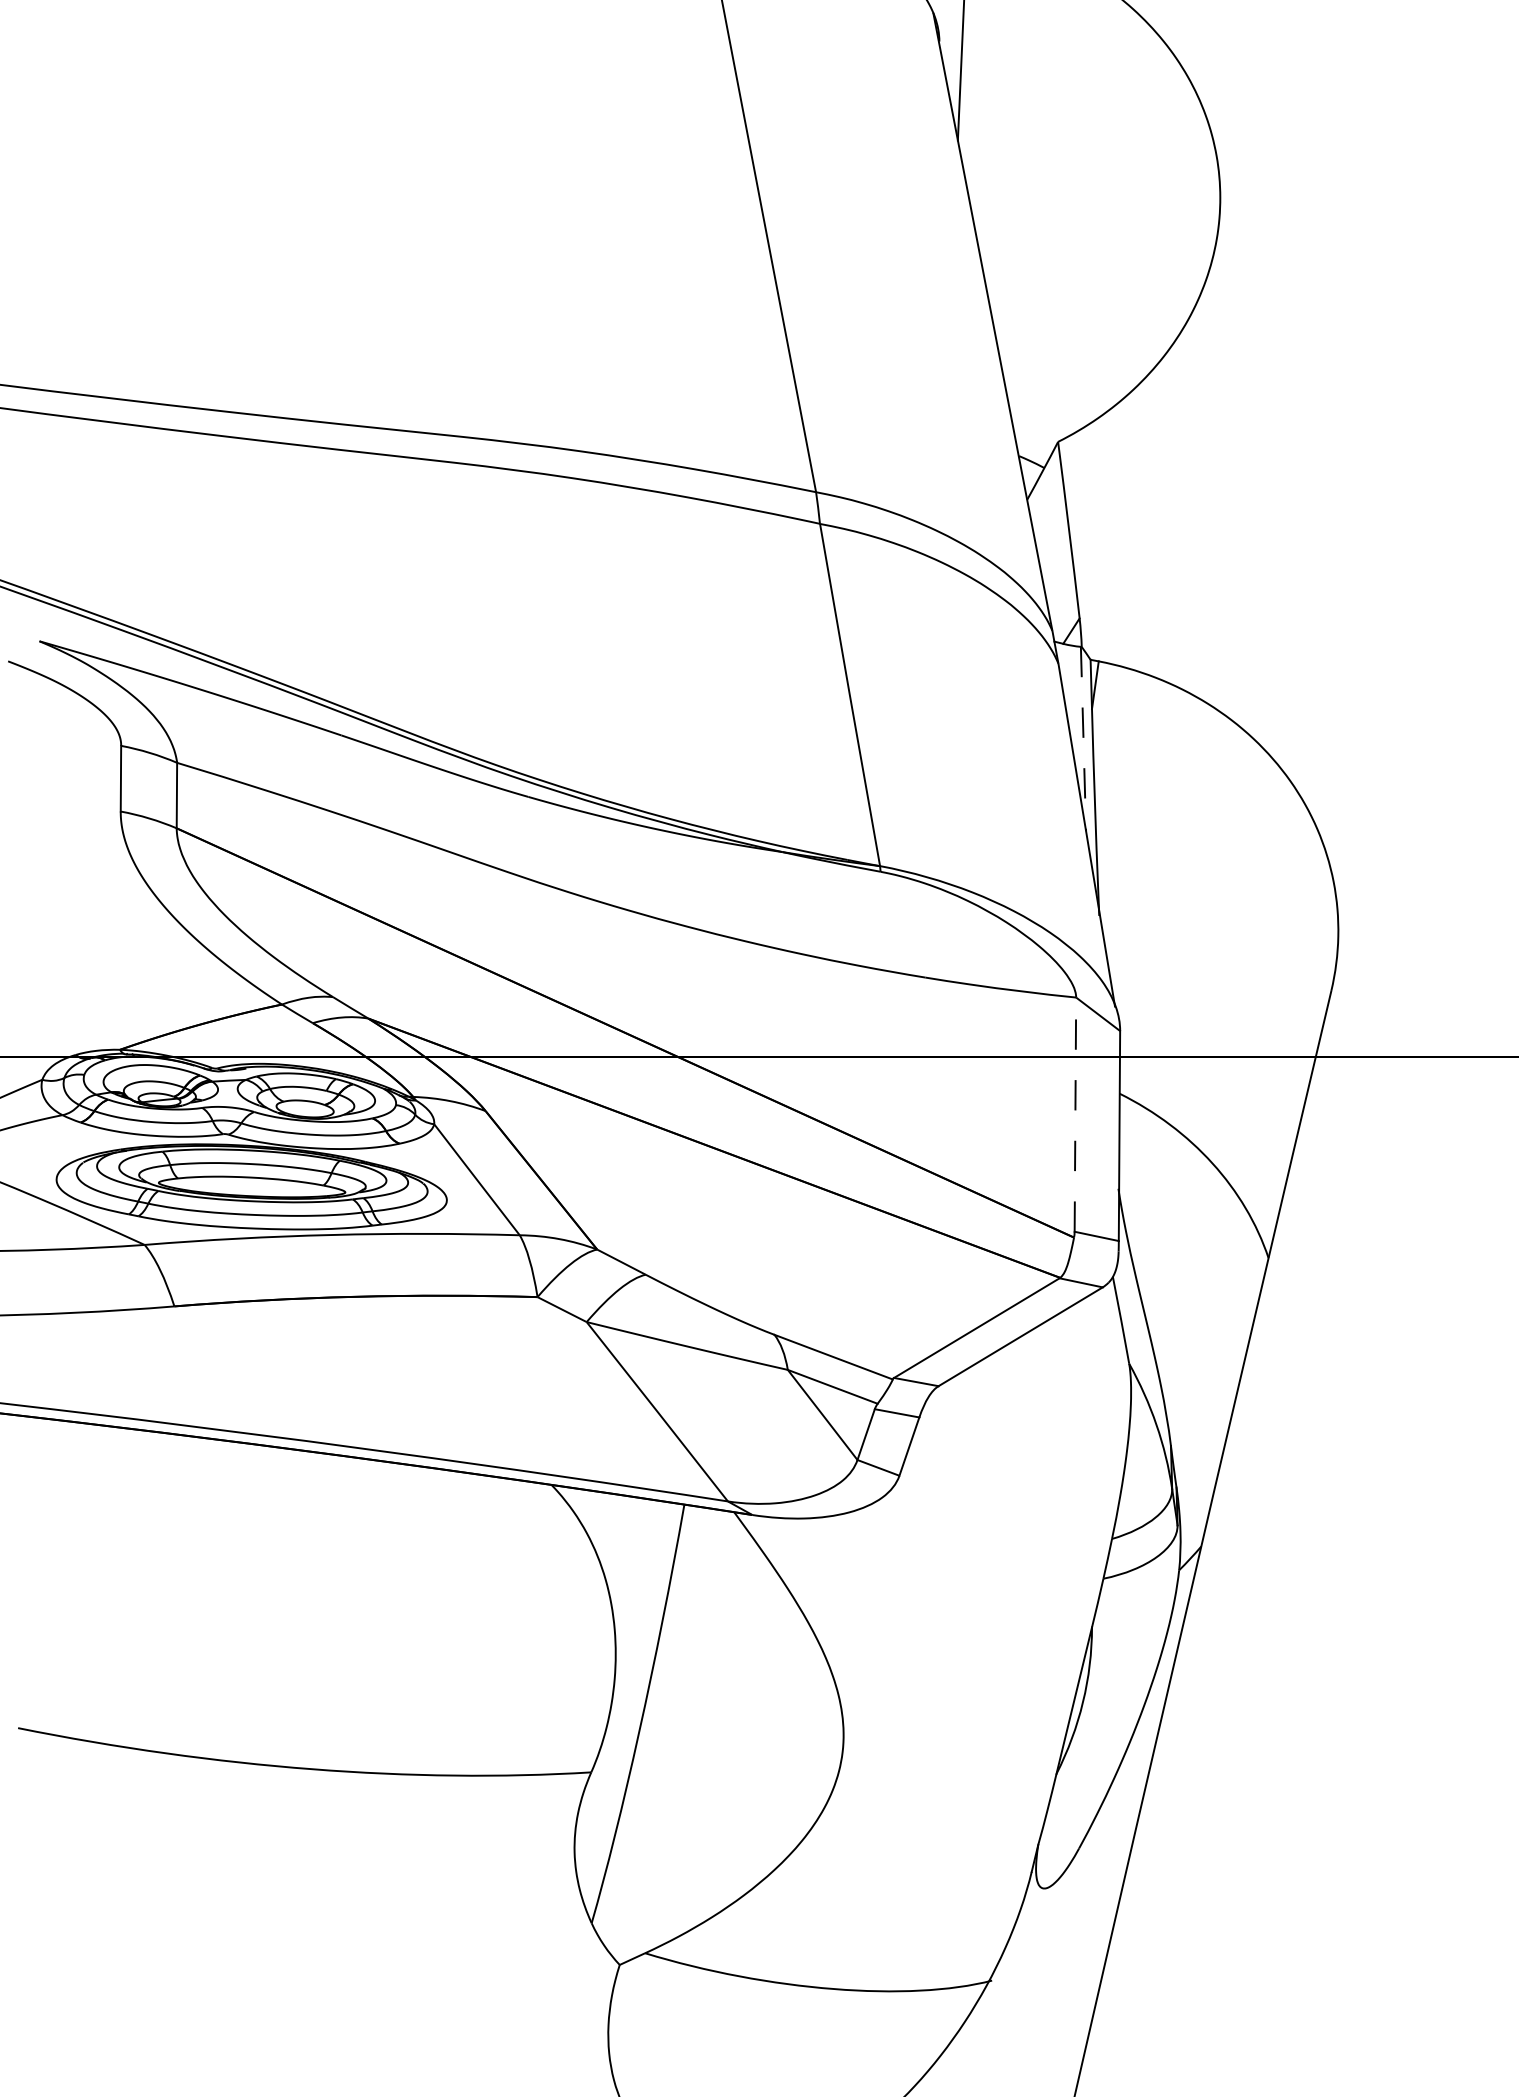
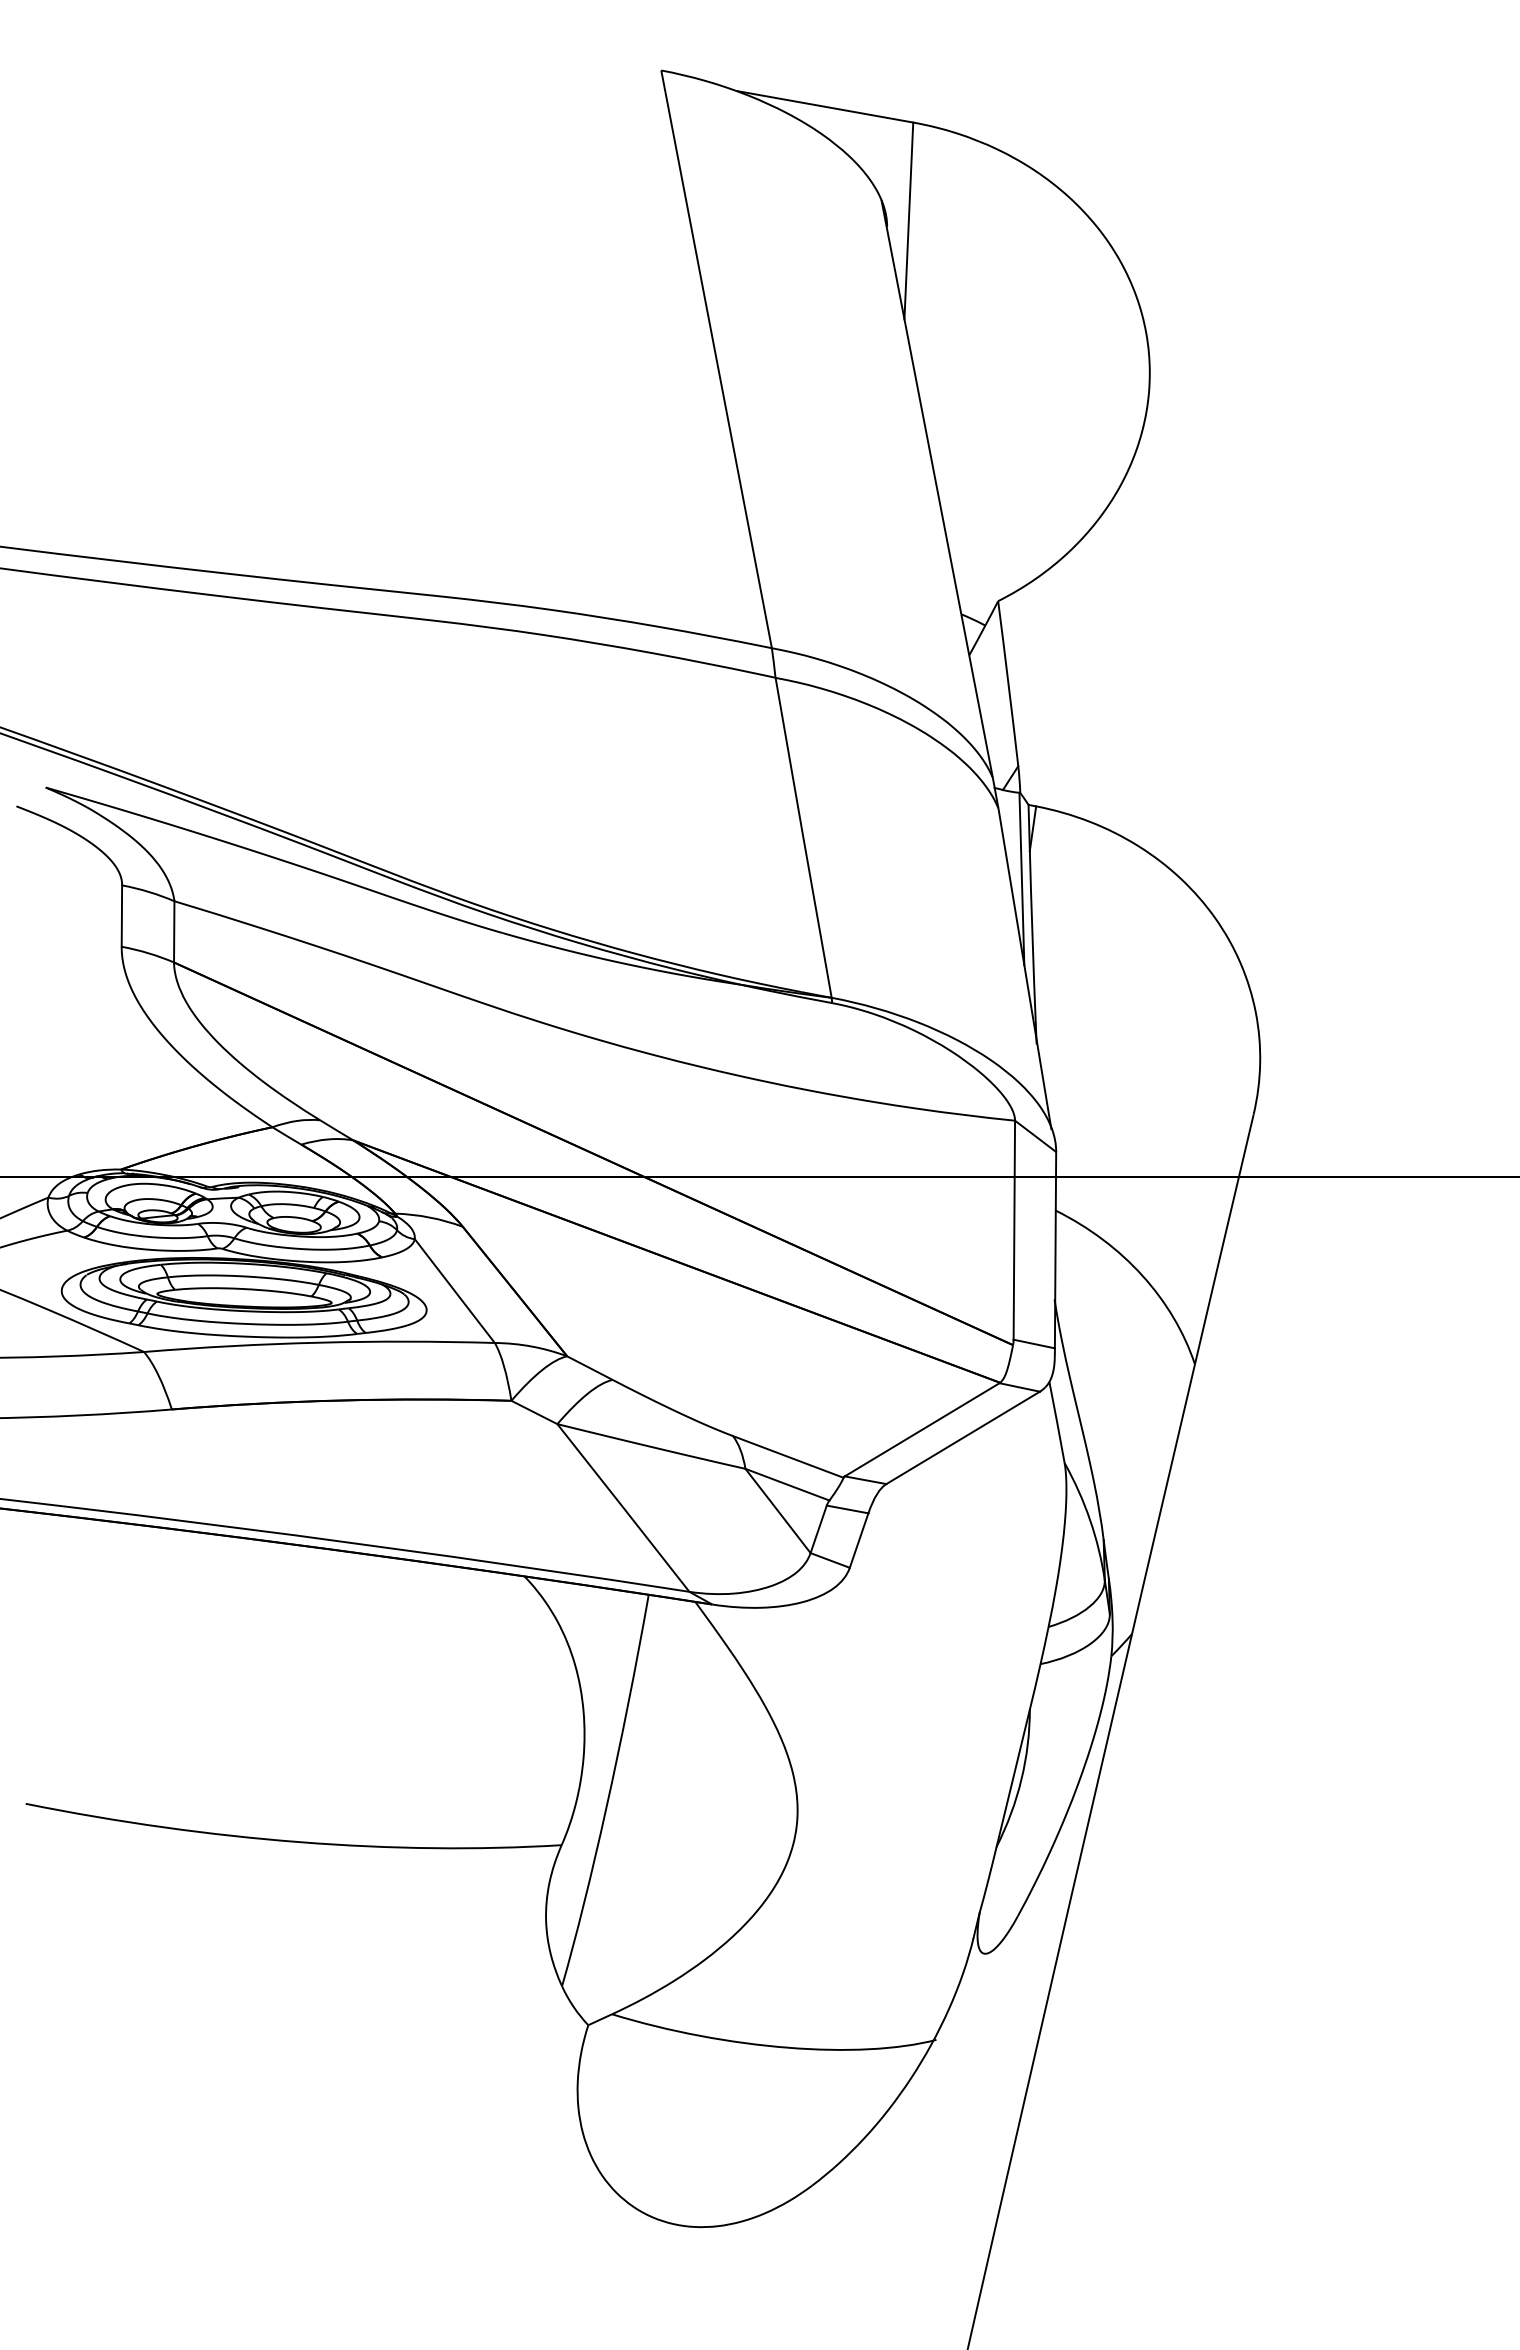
line: (1083, 739) -> (1021, 879), dashed -> solid
line: (1075, 1114) -> (1014, 1230), dashed -> solid

